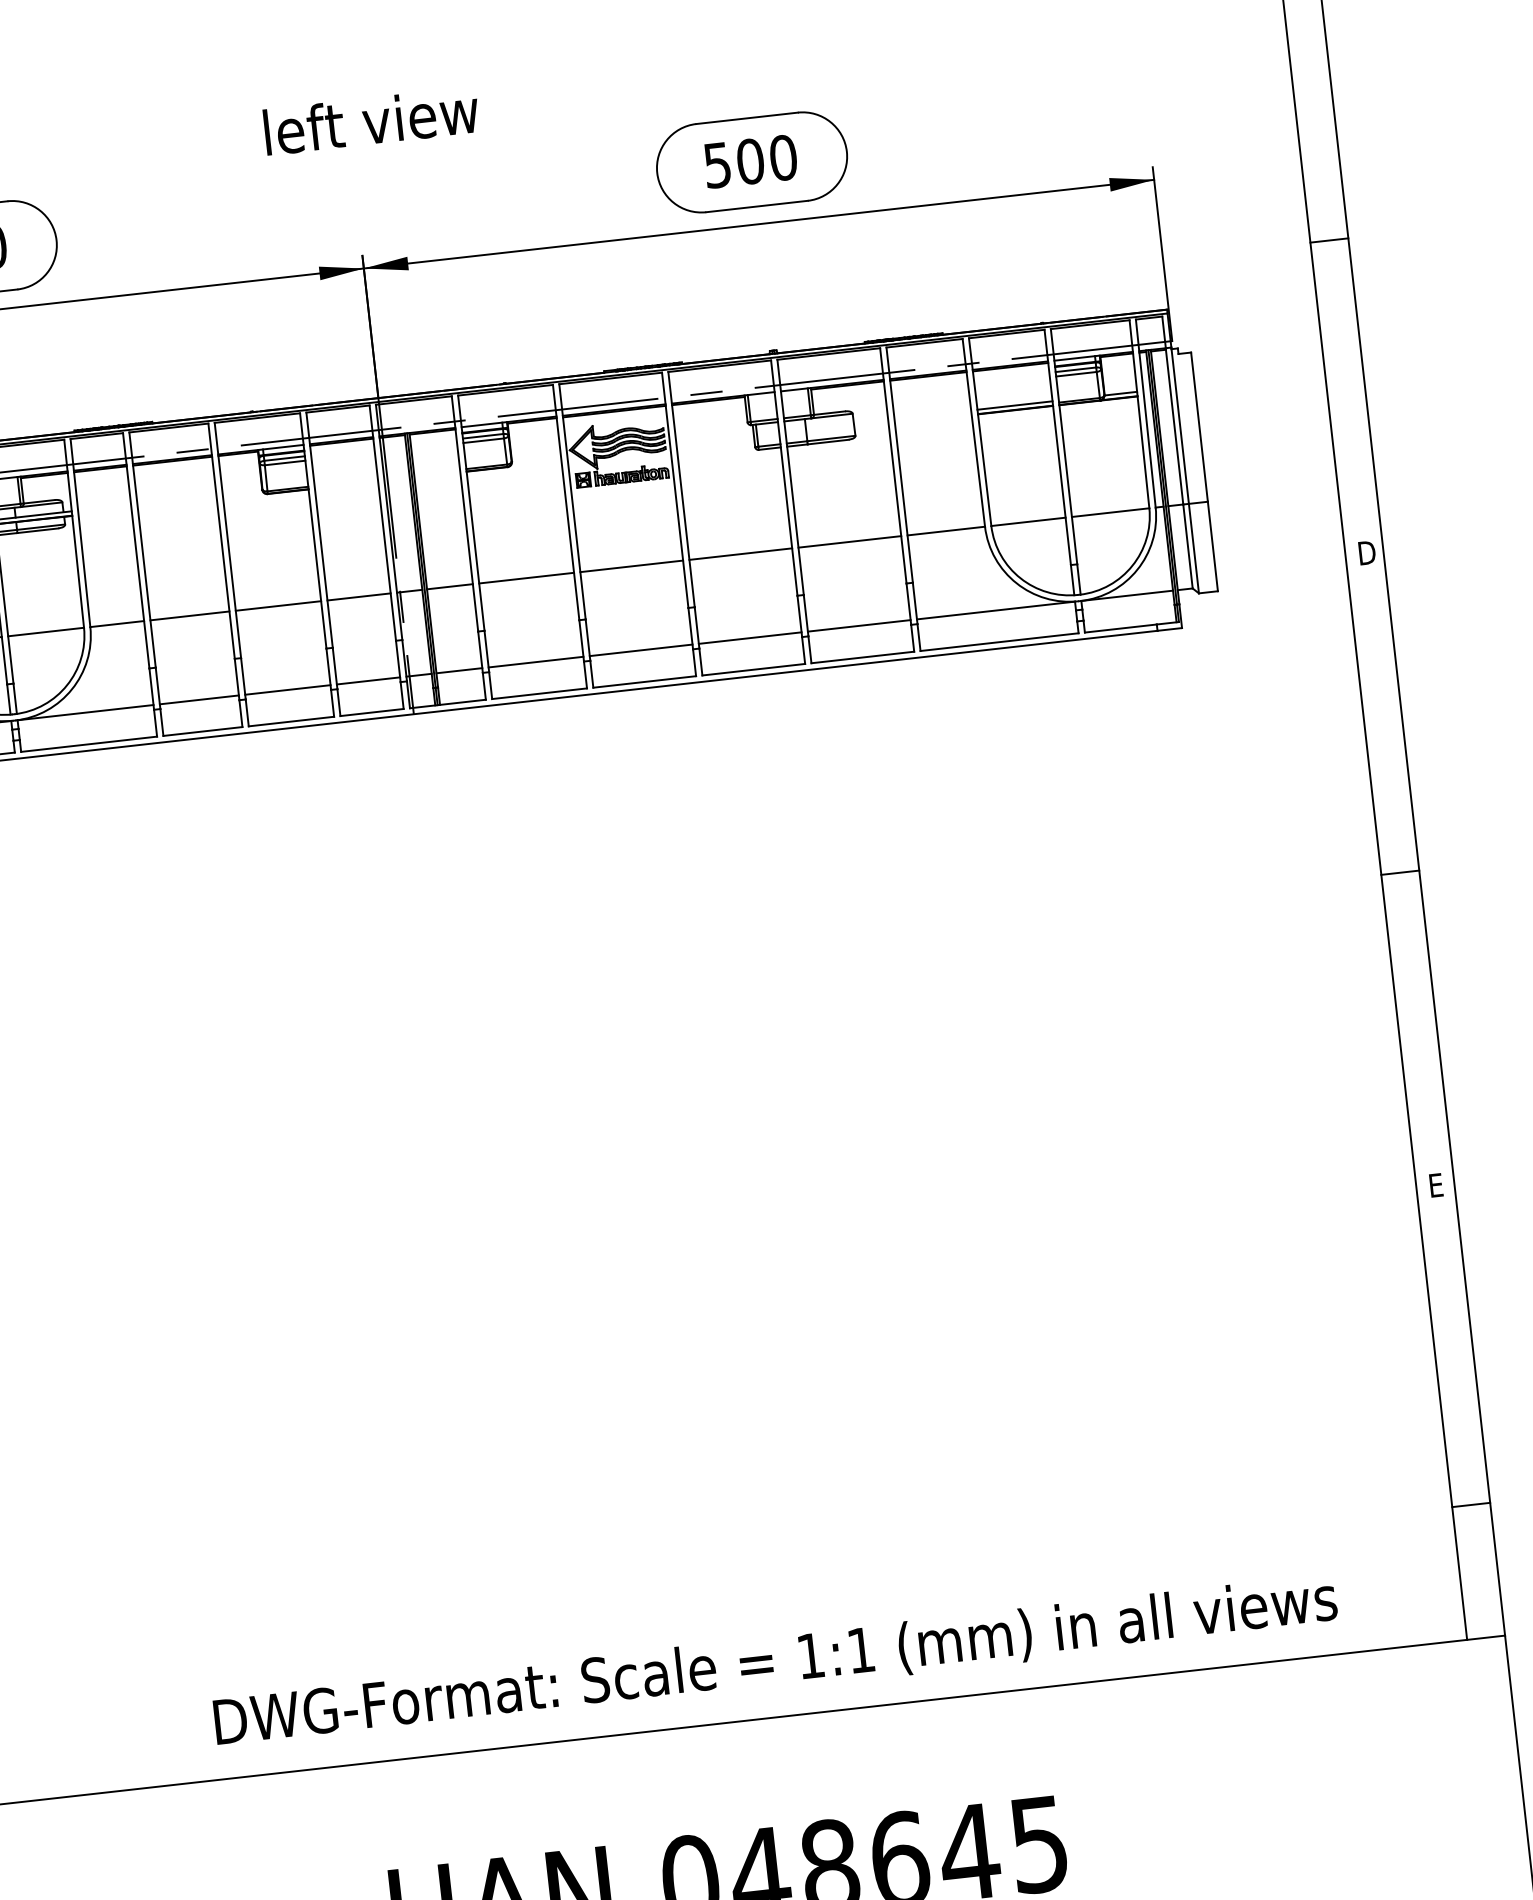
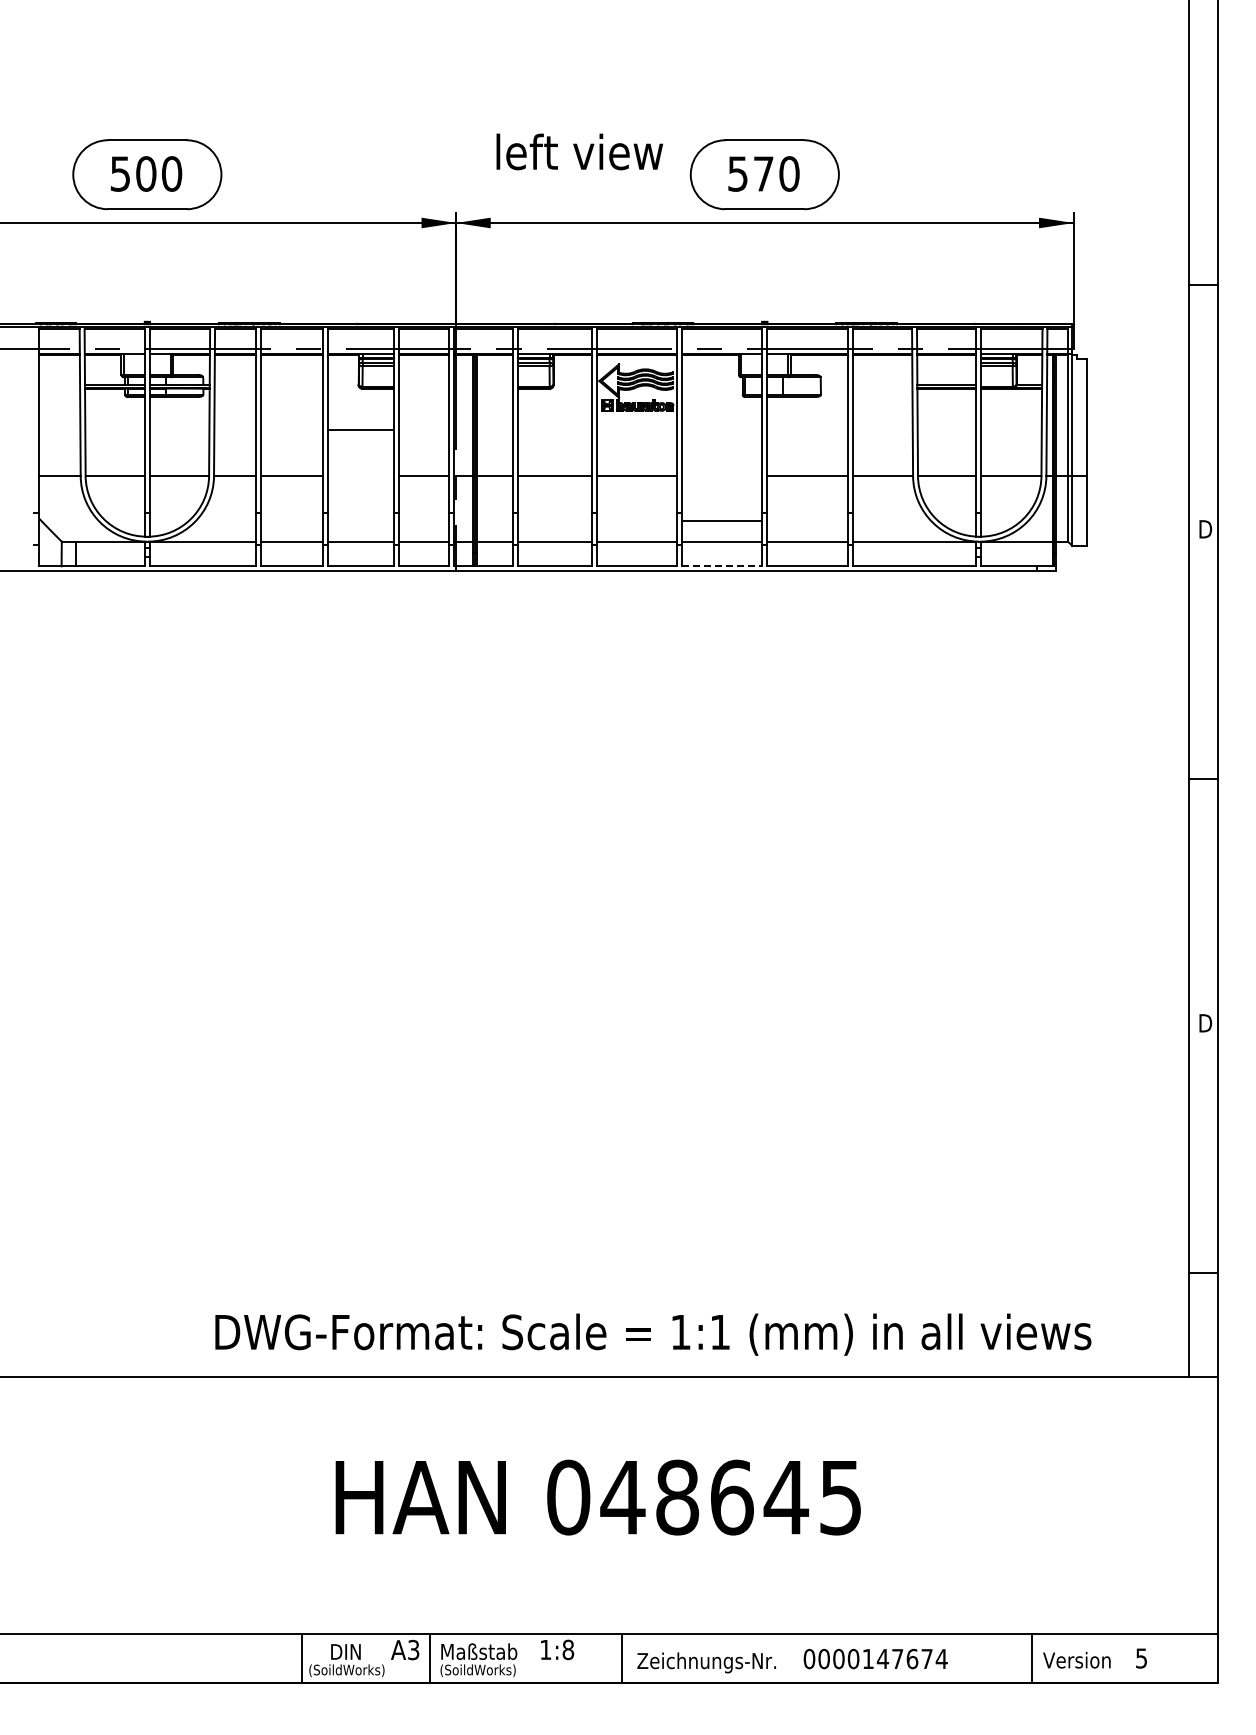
text: (371, 120) -> (579, 151), moved
text: (750, 161) -> (763, 173), 500 -> 570
line: (741, 554) -> (722, 521), moved
line: (277, 606) -> (360, 430), moved
line: (754, 669) -> (722, 566), solid -> dashed
text: (1437, 1185) -> (1205, 1023), E -> D

